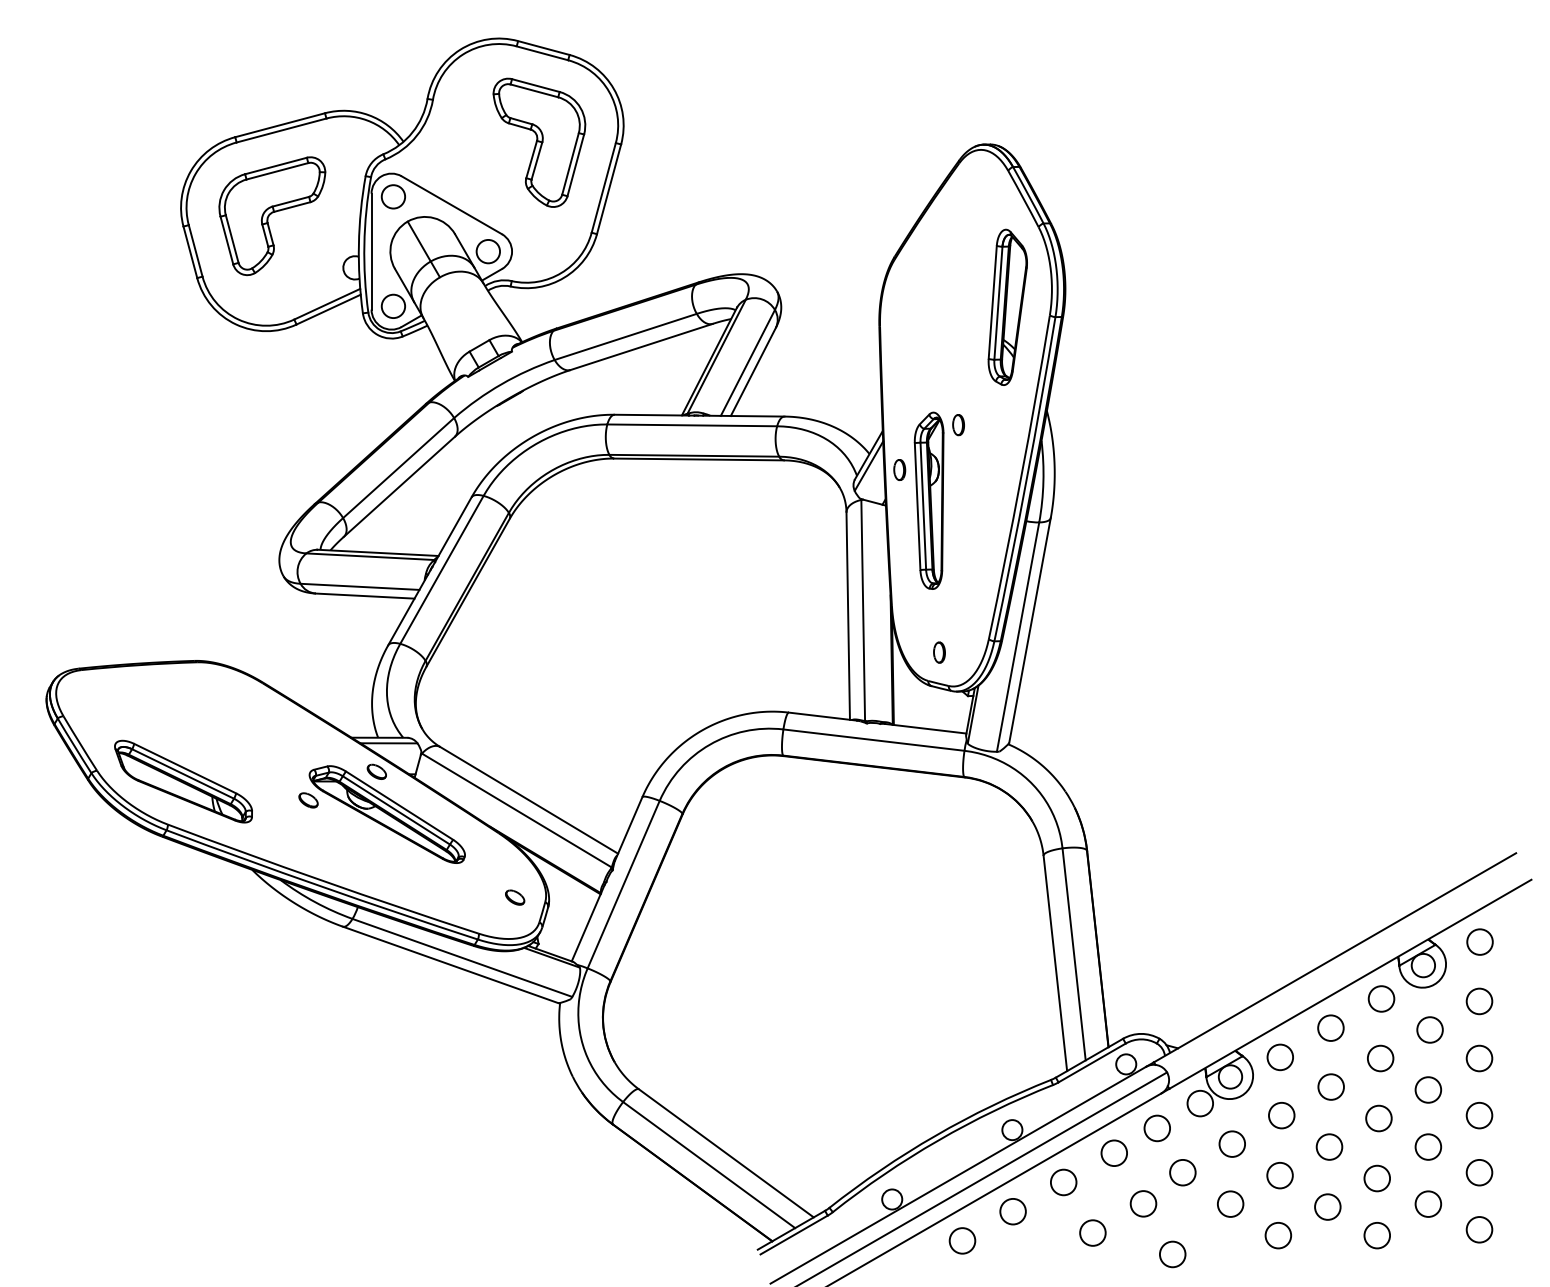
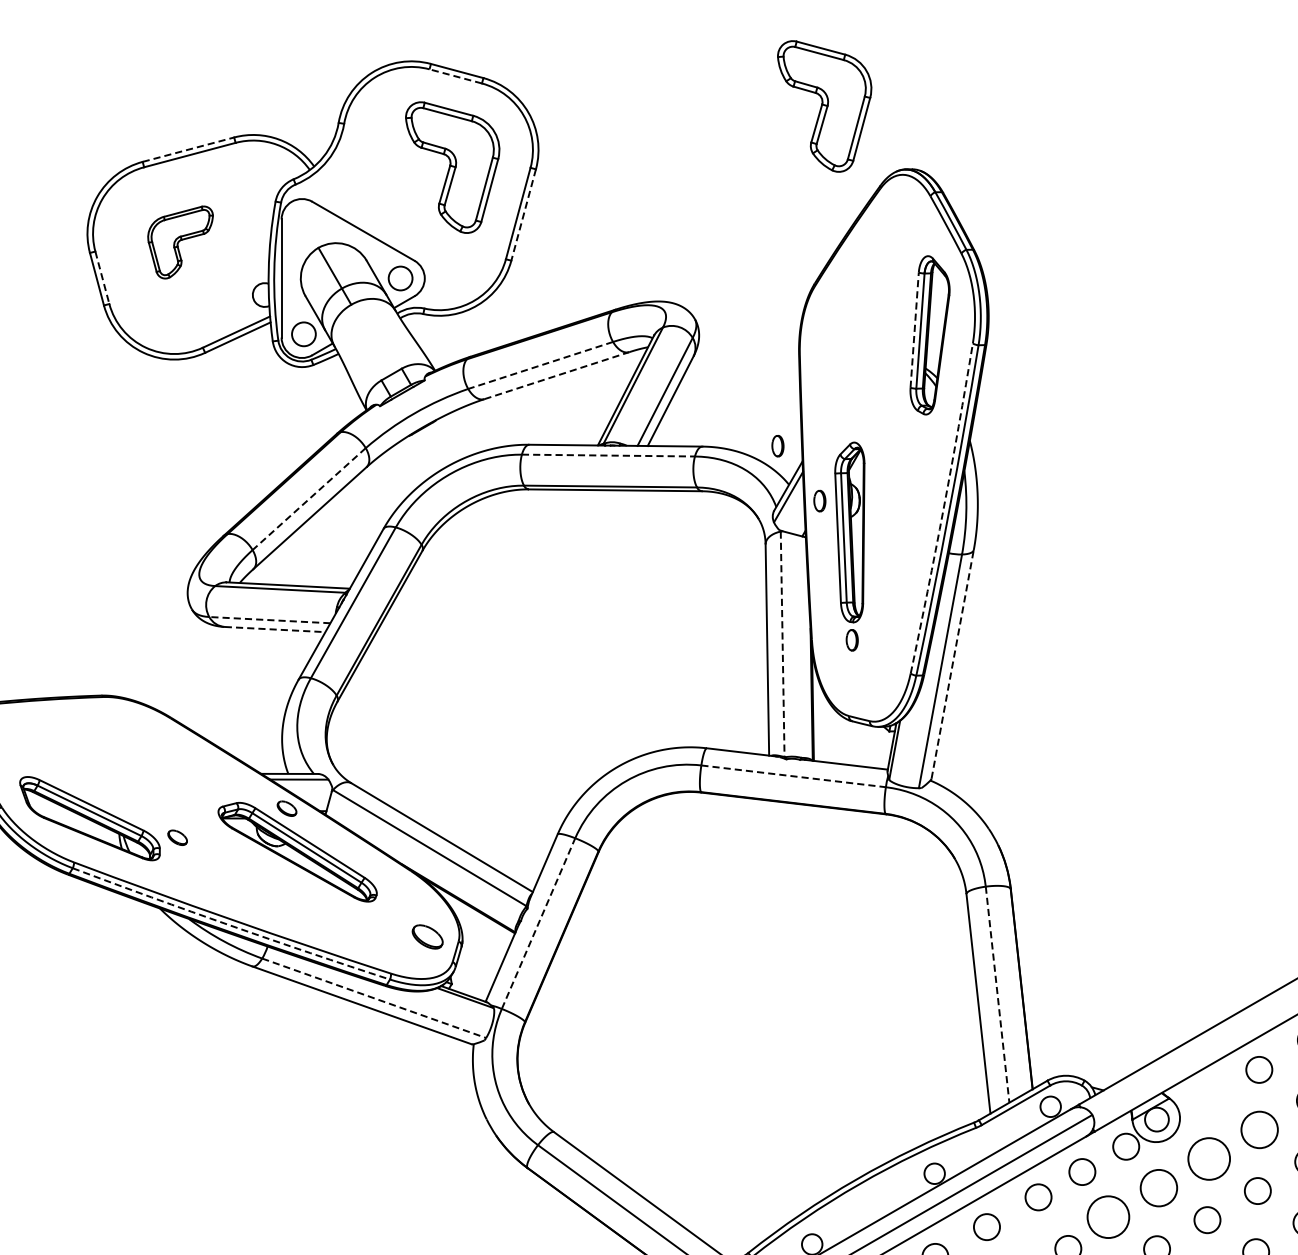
line: (542, 53) -> (455, 76), solid -> dashed
part: (904, 82) -> (824, 106), added
line: (280, 125) -> (188, 149), solid -> dashed
line: (608, 189) -> (523, 215), solid -> dashed
circle: (392, 196) -> (302, 222), removed
part: (272, 216) -> (180, 242), size x0.6
line: (195, 250) -> (102, 277), solid -> dashed
line: (992, 302) -> (914, 330), solid -> dashed
line: (625, 336) -> (540, 365), solid -> dashed
line: (641, 346) -> (556, 375), solid -> dashed
line: (692, 425) -> (608, 455), solid -> dashed
part: (958, 425) -> (777, 446), moved
line: (398, 468) -> (309, 499), solid -> dashed
arc: (1021, 477) -> (943, 508), solid -> dashed
line: (359, 586) -> (269, 619), solid -> dashed
line: (365, 596) -> (275, 629), solid -> dashed
line: (863, 610) -> (782, 644), solid -> dashed
line: (1030, 629) -> (953, 663), solid -> dashed
part: (939, 652) -> (852, 640), moved
line: (874, 740) -> (794, 776), solid -> dashed
part: (308, 800) -> (177, 837), moved
line: (623, 884) -> (538, 923), solid -> dashed
arc: (321, 886) -> (230, 925), solid -> dashed
part: (515, 897) -> (428, 936), size x1.6
line: (1074, 954) -> (997, 994), solid -> dashed
line: (462, 957) -> (374, 997), solid -> dashed
circle: (1279, 1057) -> (1206, 1099), removed
circle: (1330, 1086) -> (1258, 1129), size x1.4
circle: (1281, 1115) -> (1208, 1158), size x1.6
circle: (1231, 1143) -> (1157, 1187), size x1.4
circle: (1182, 1172) -> (1108, 1216), size x1.6

